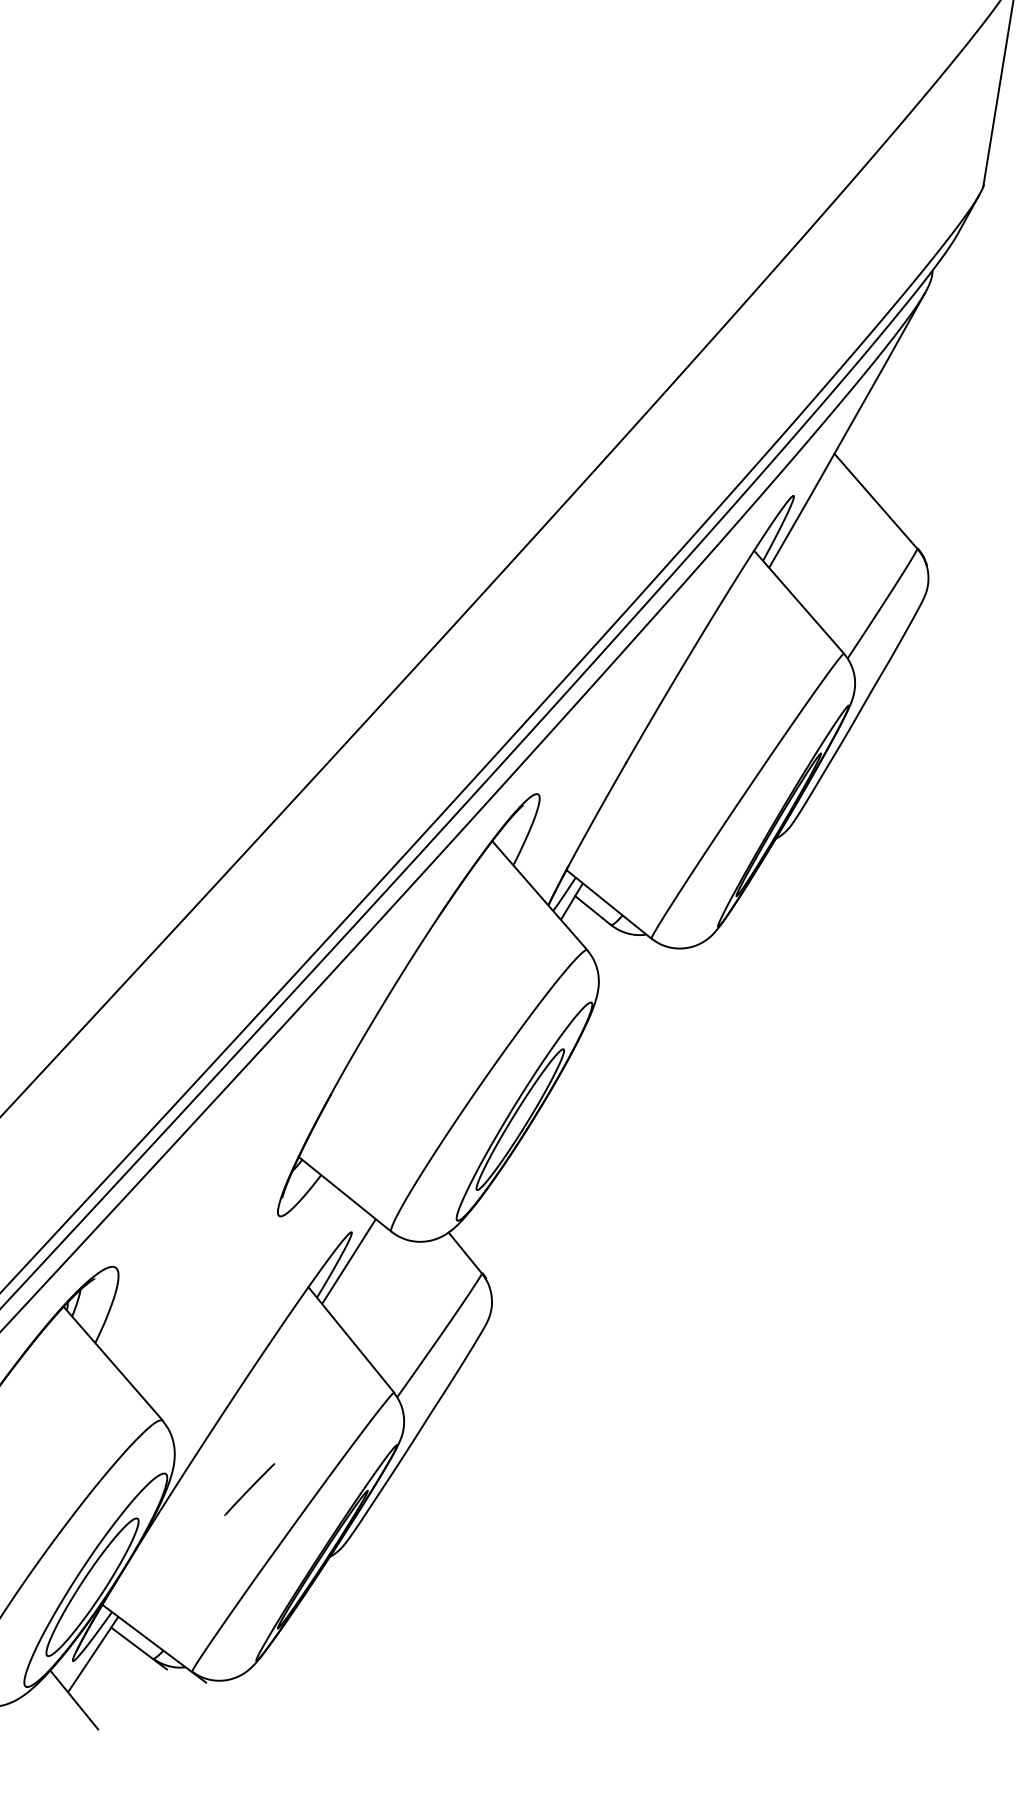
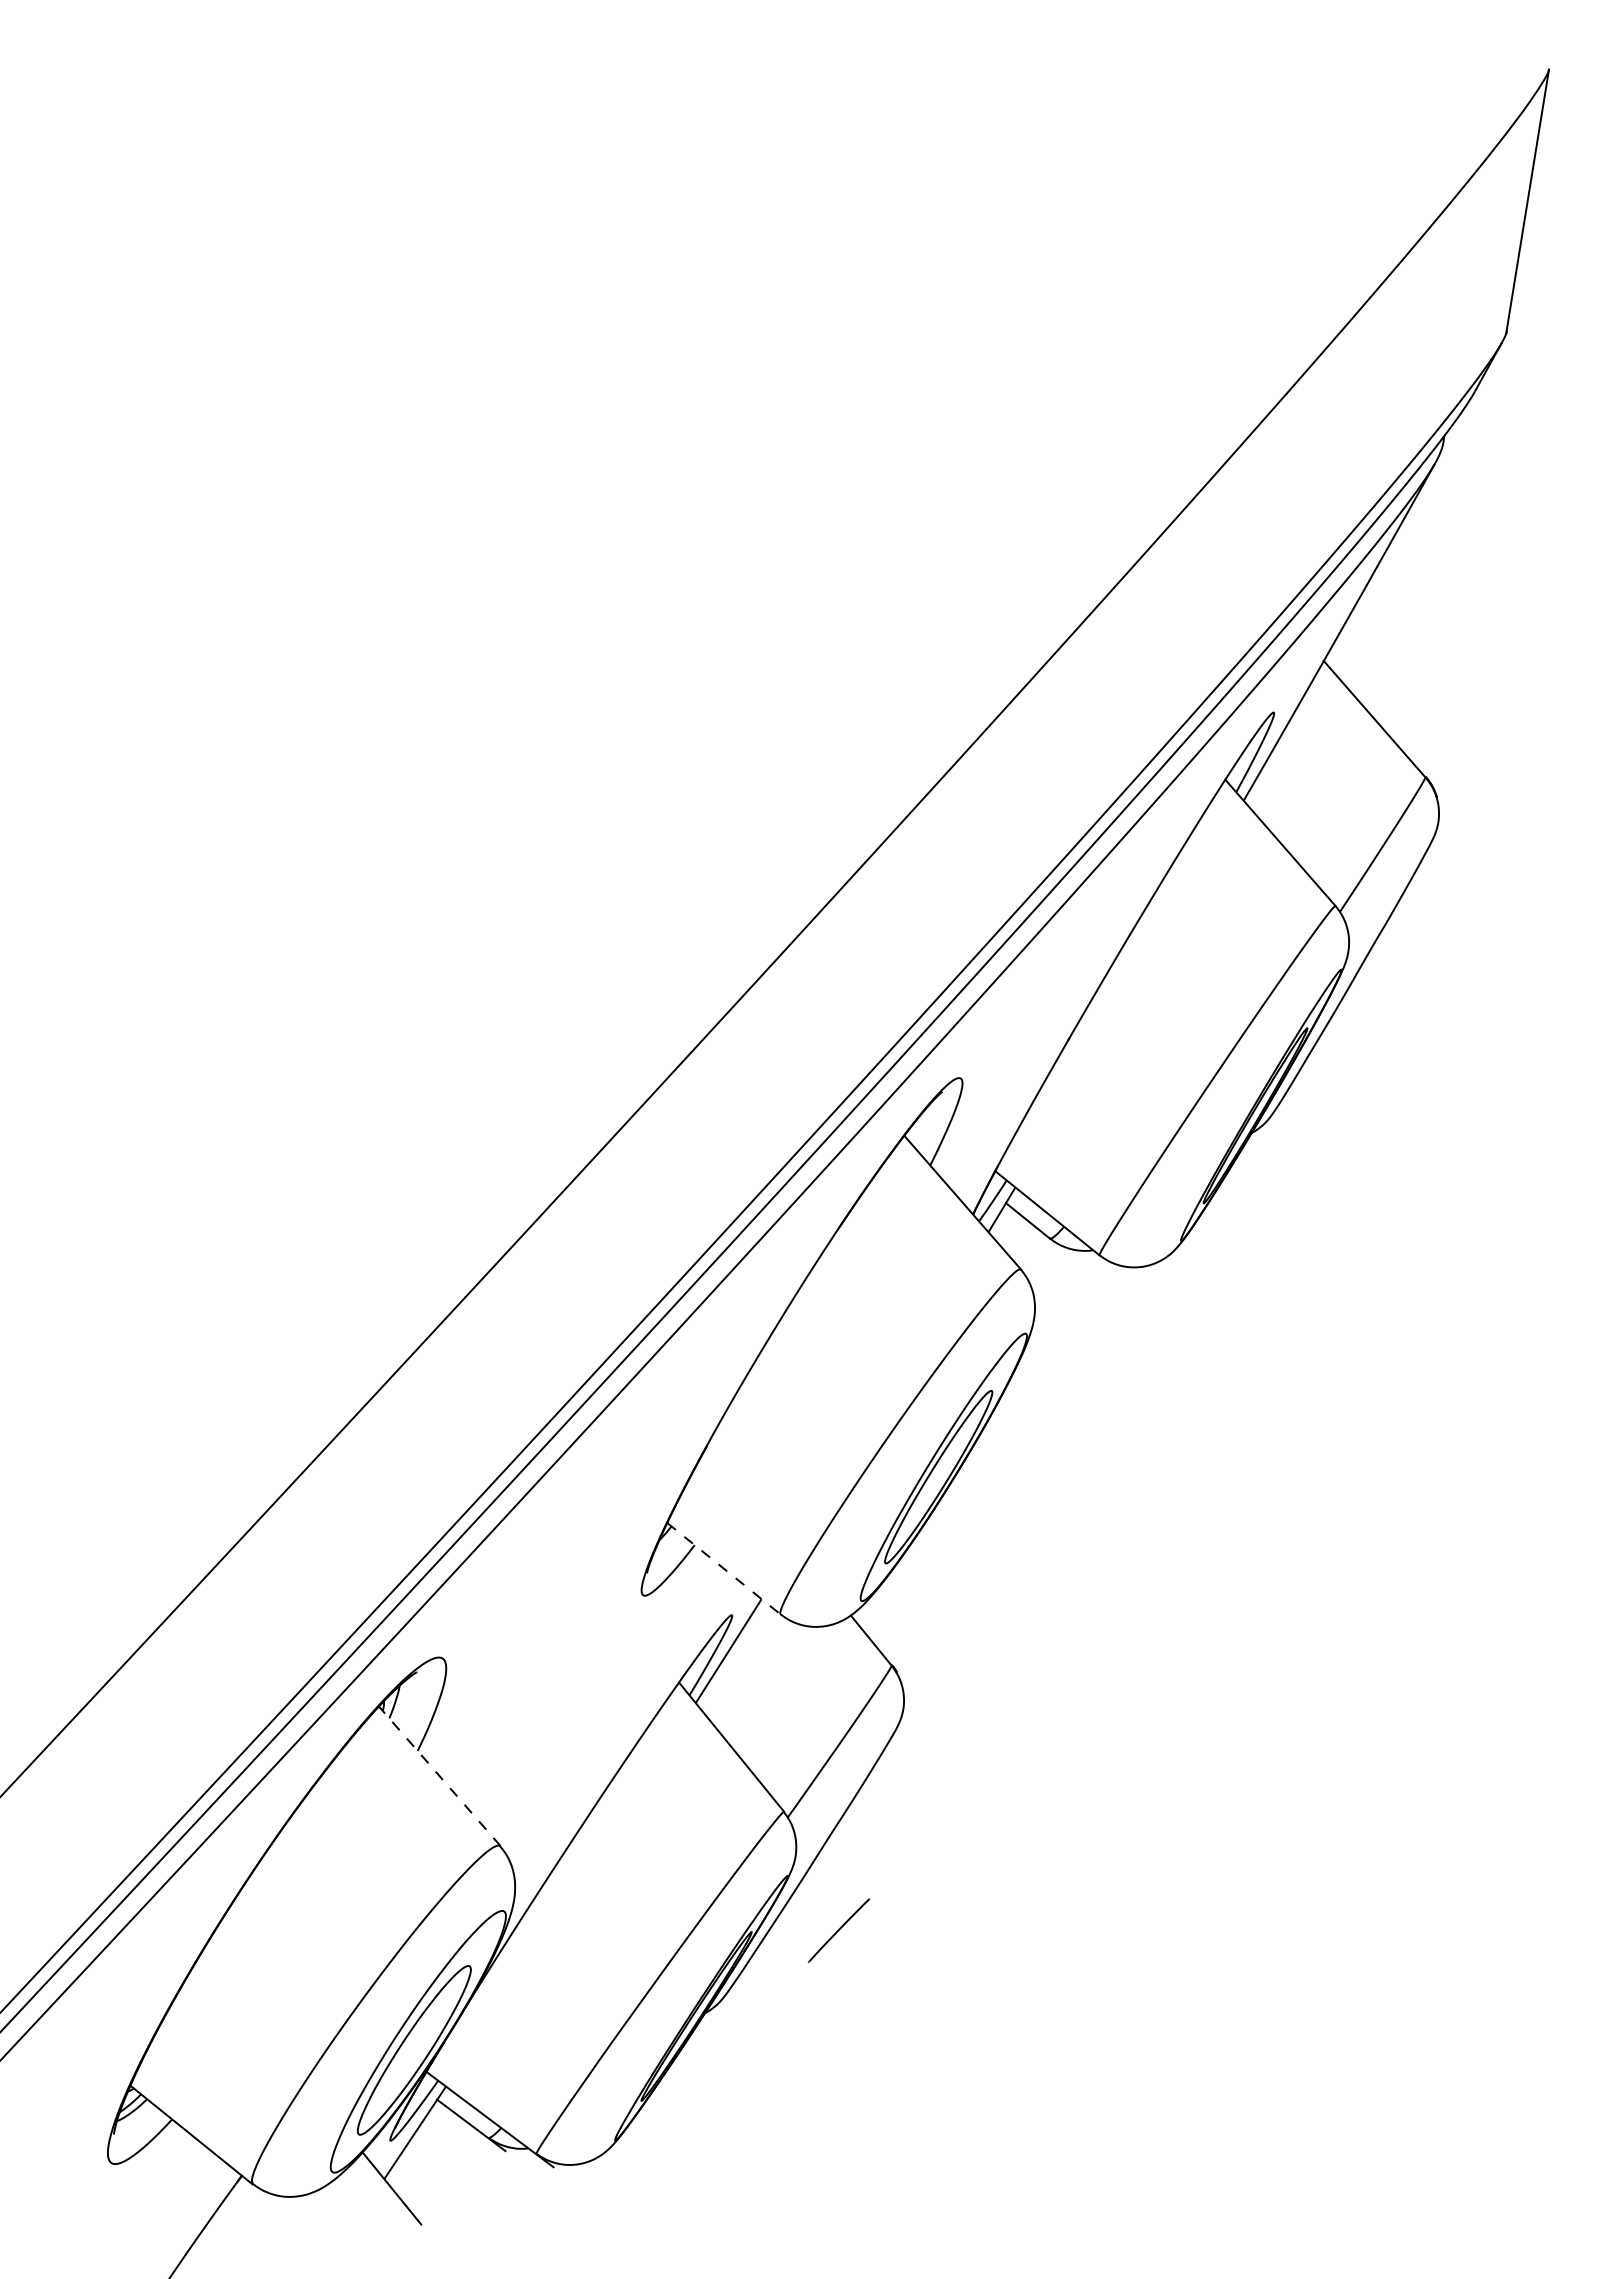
line: (344, 1194) -> (723, 1568), solid -> dashed
line: (113, 1363) -> (439, 1776), solid -> dashed
line: (249, 1489) -> (838, 1930), moved

